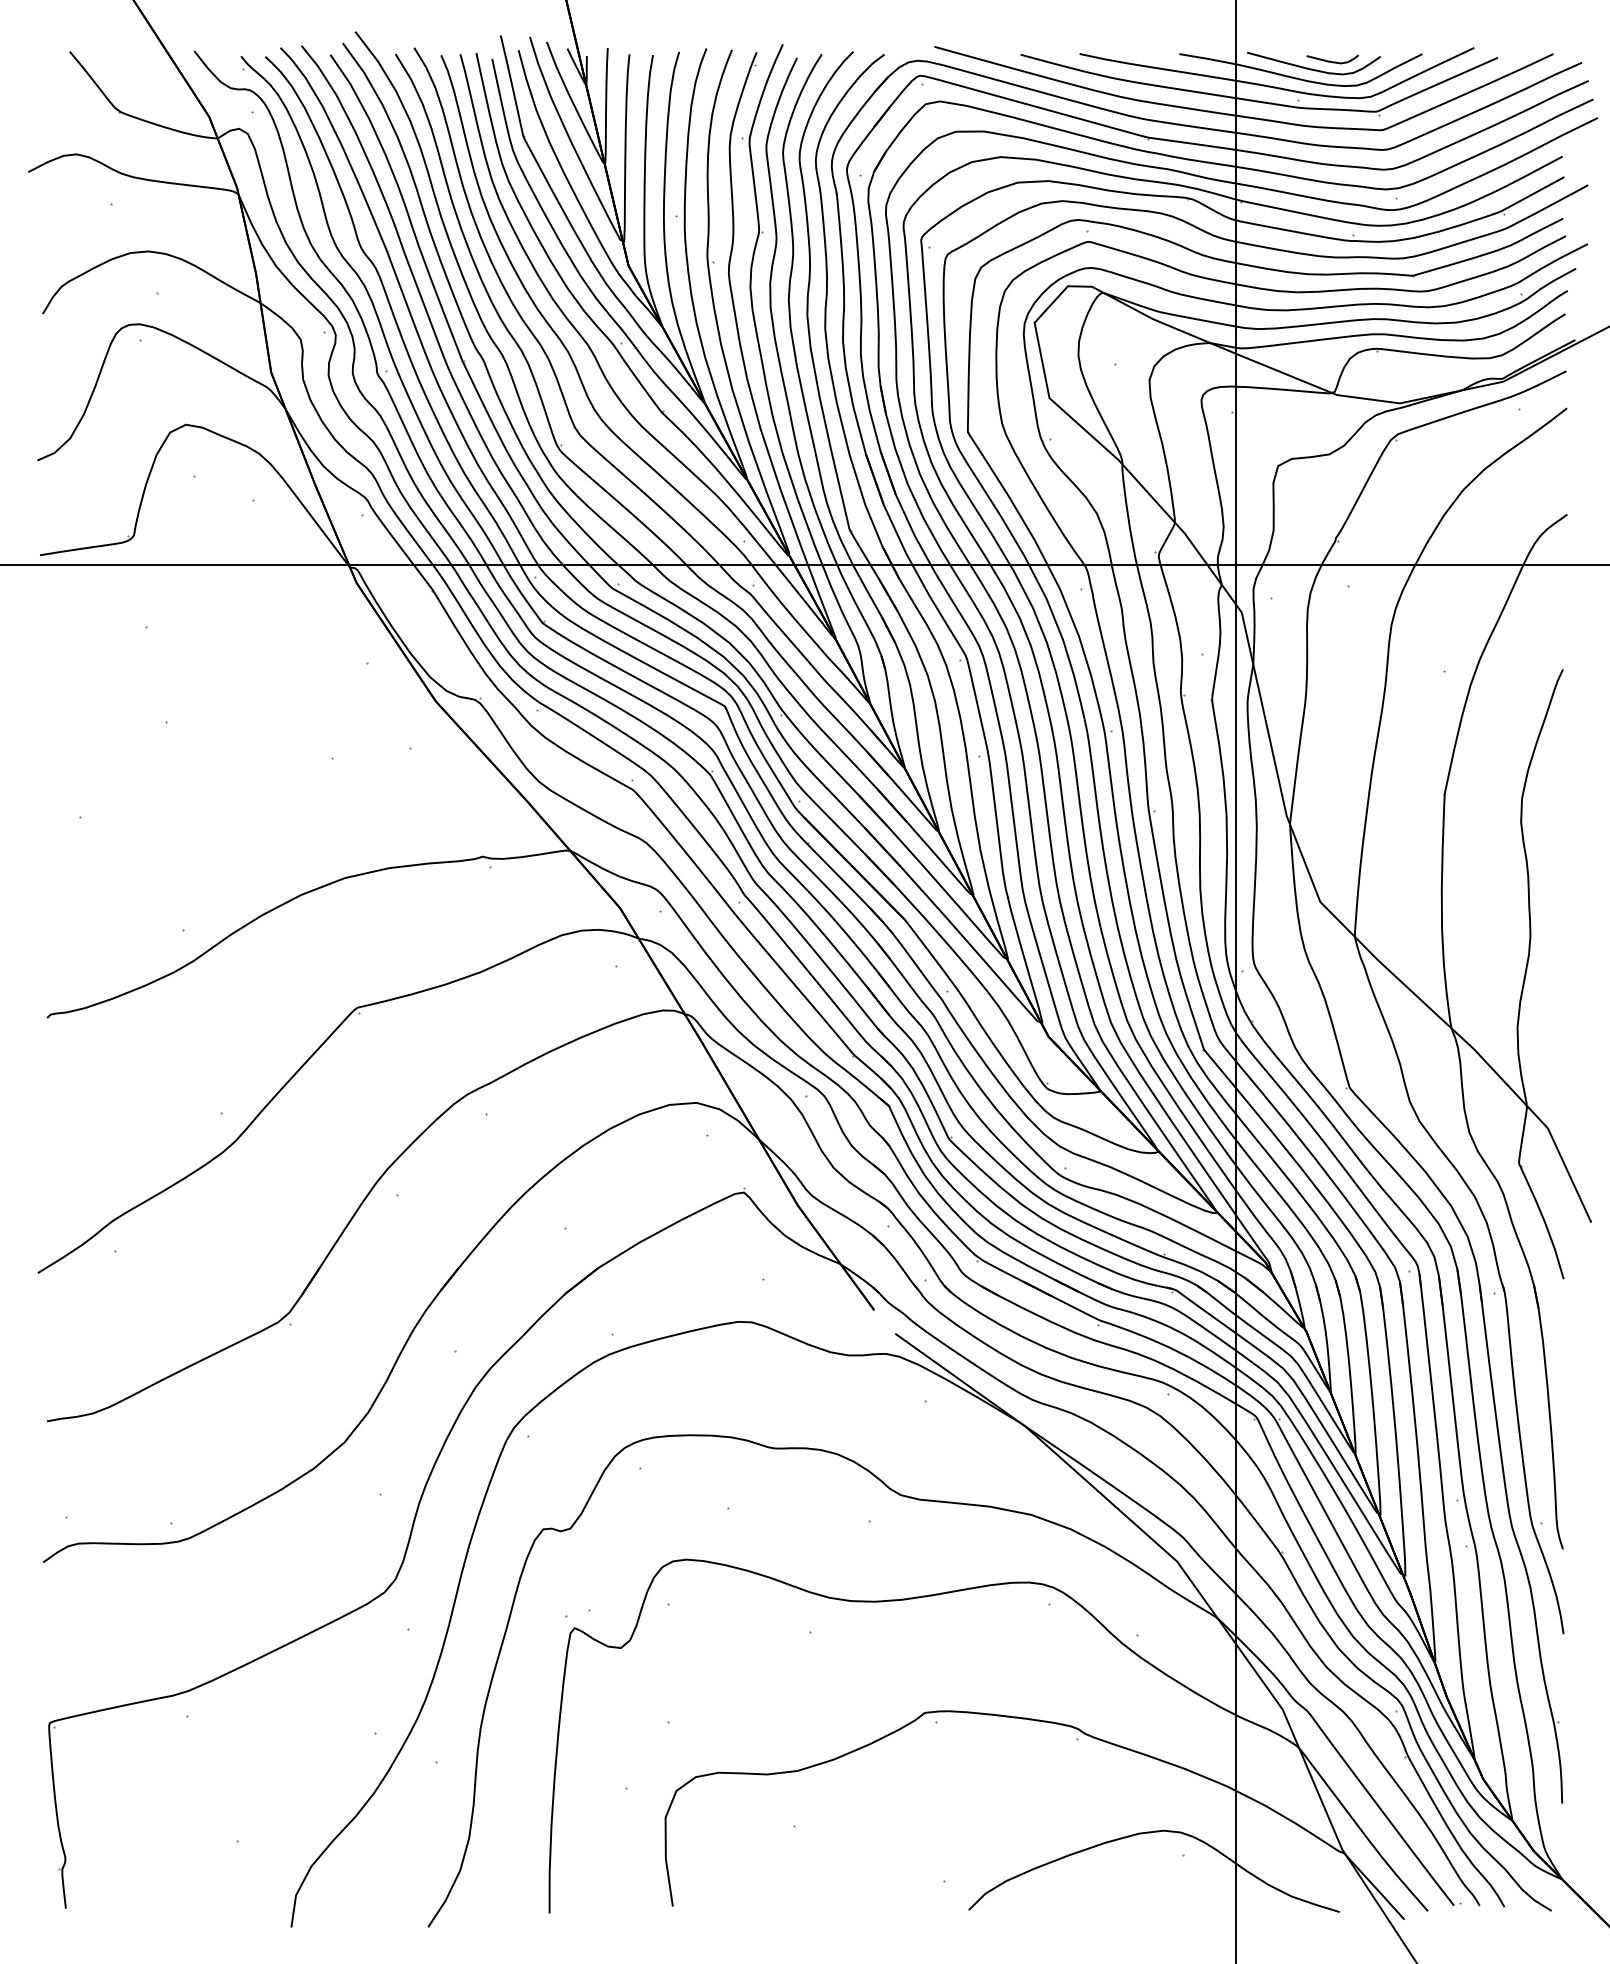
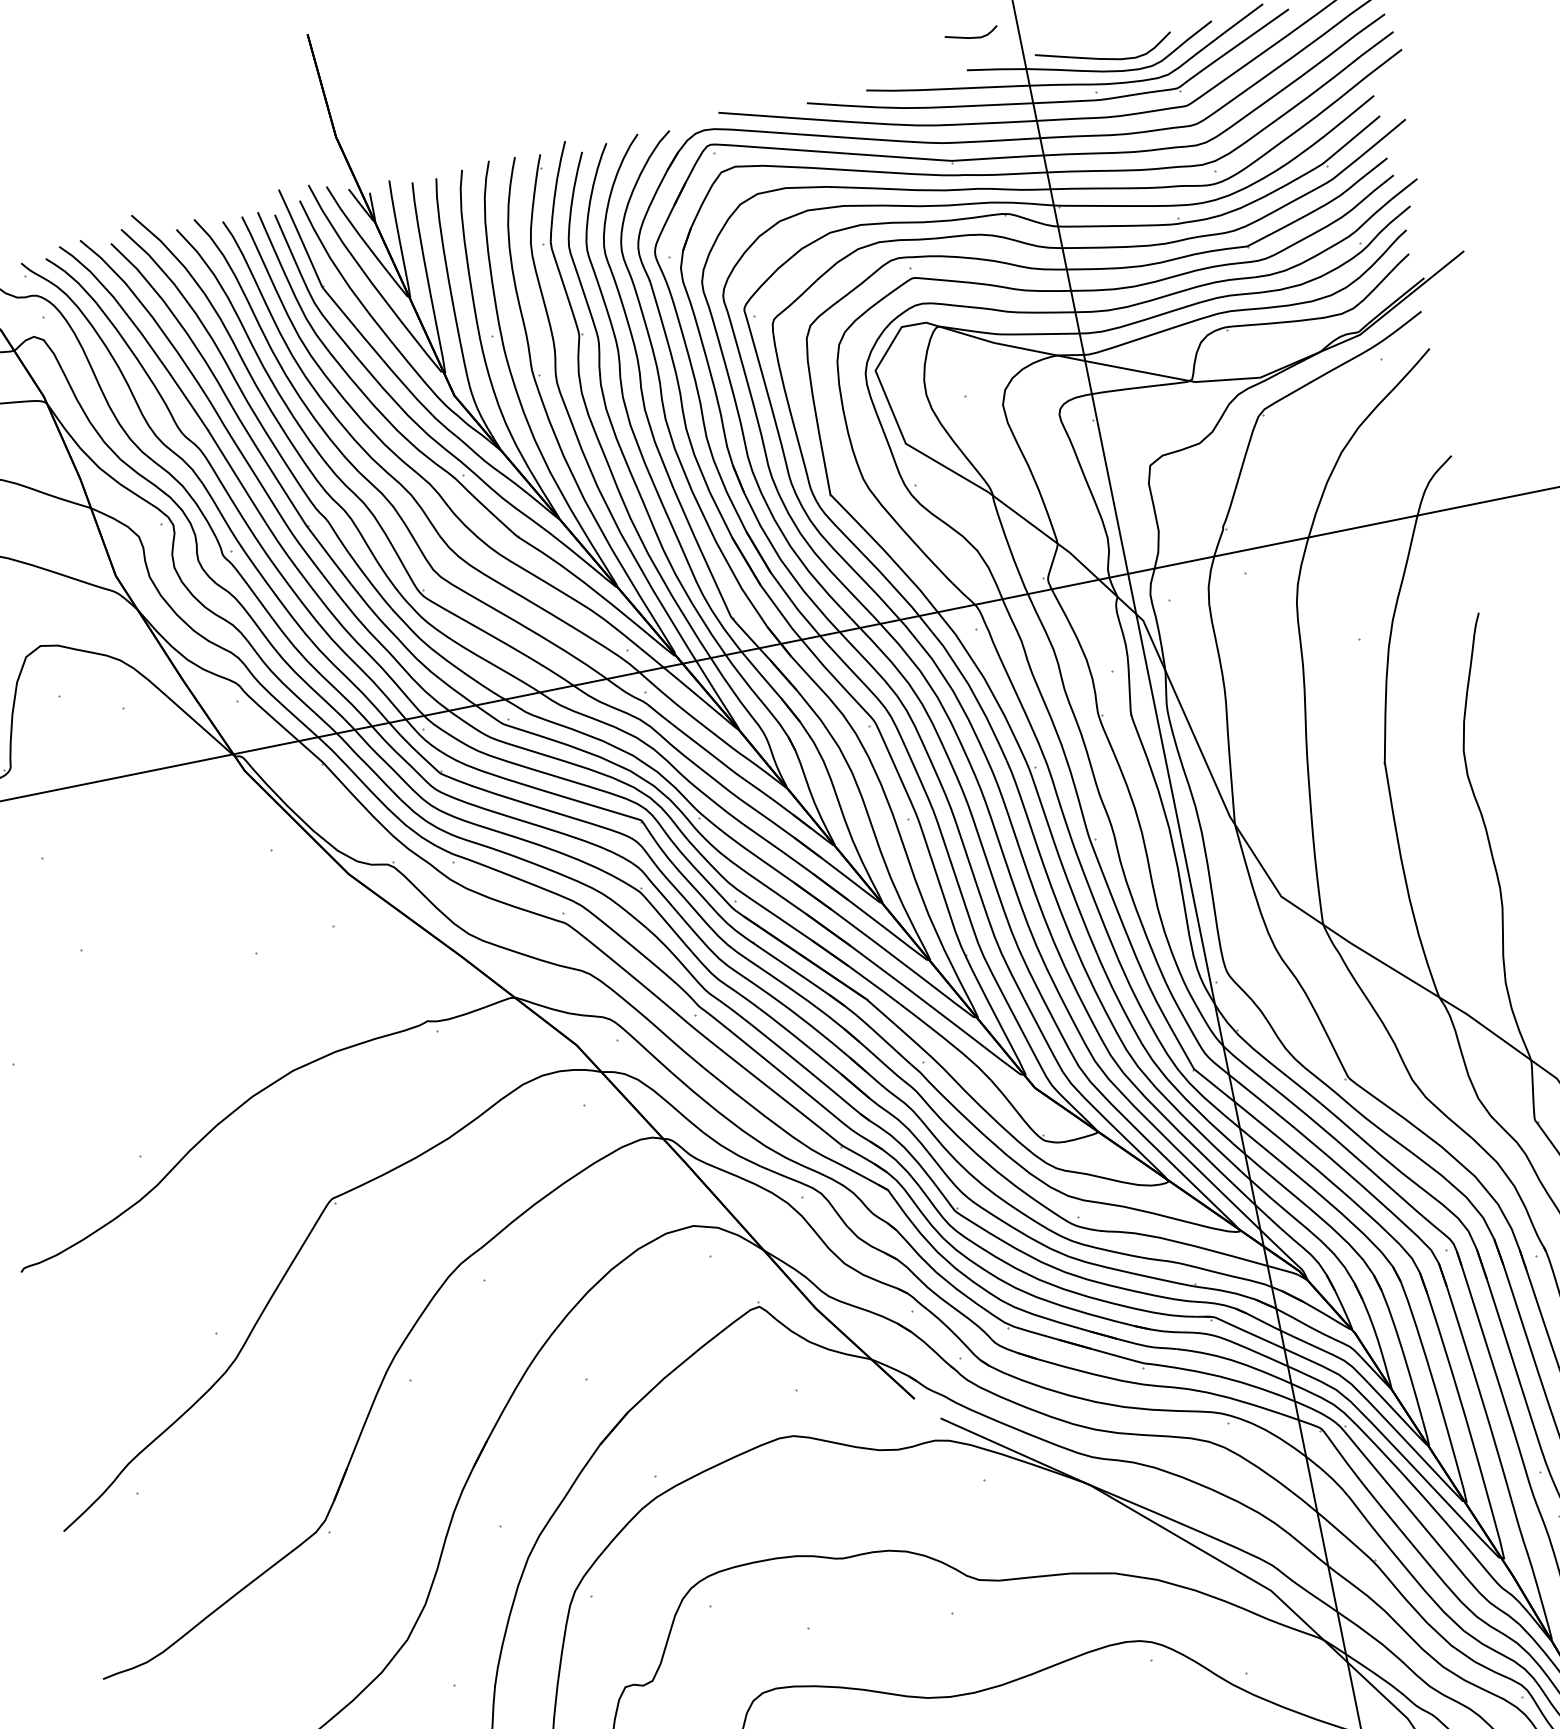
curve: (1332, 61) -> (971, 37), moved

